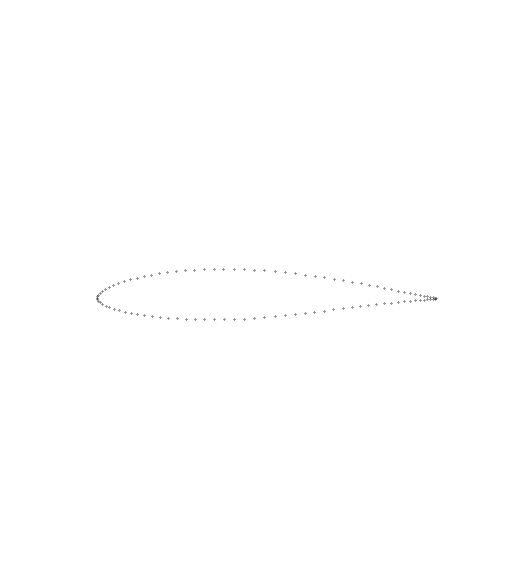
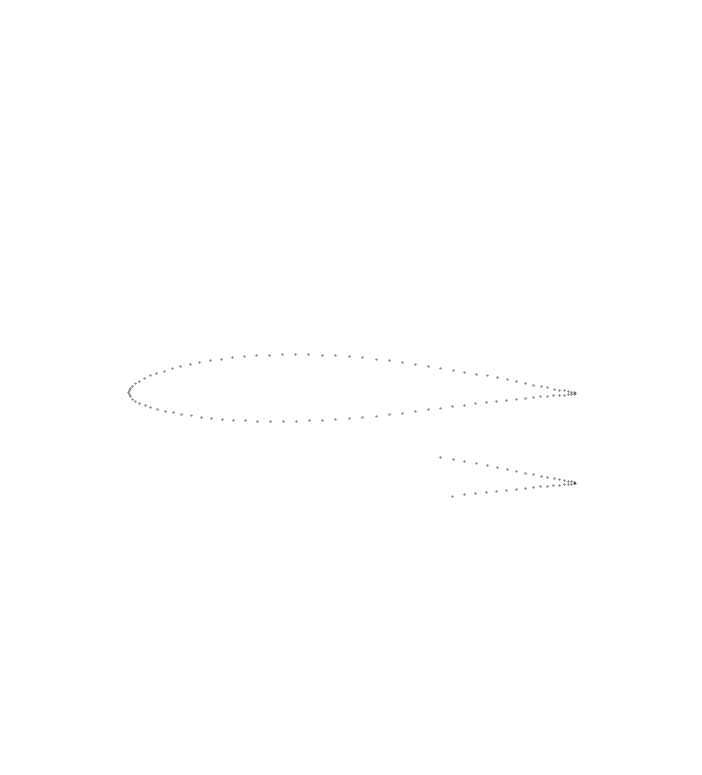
part: (385, 361) -> (508, 476), added

